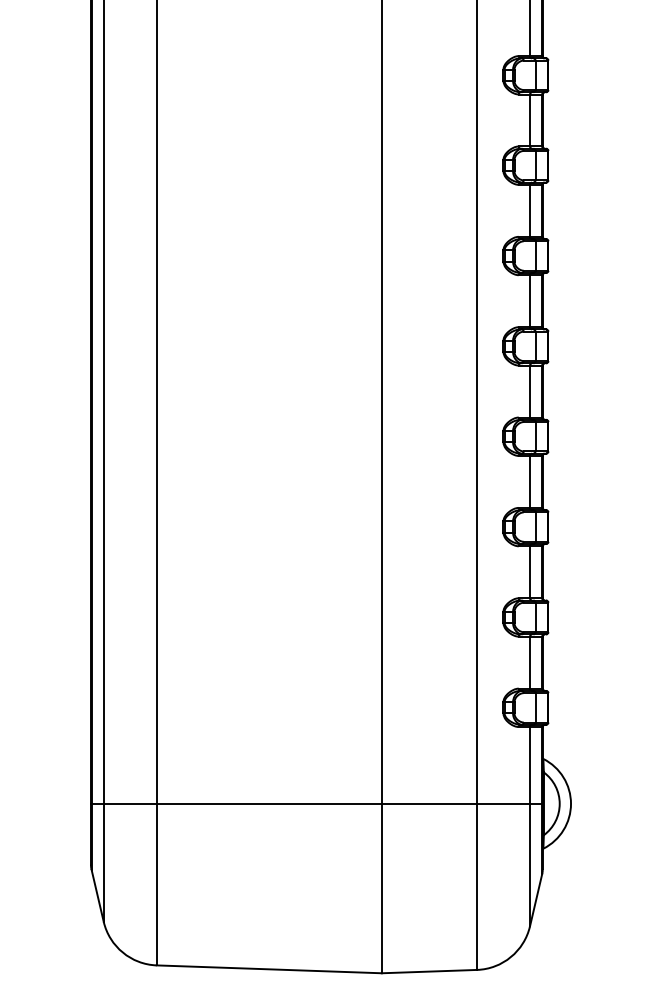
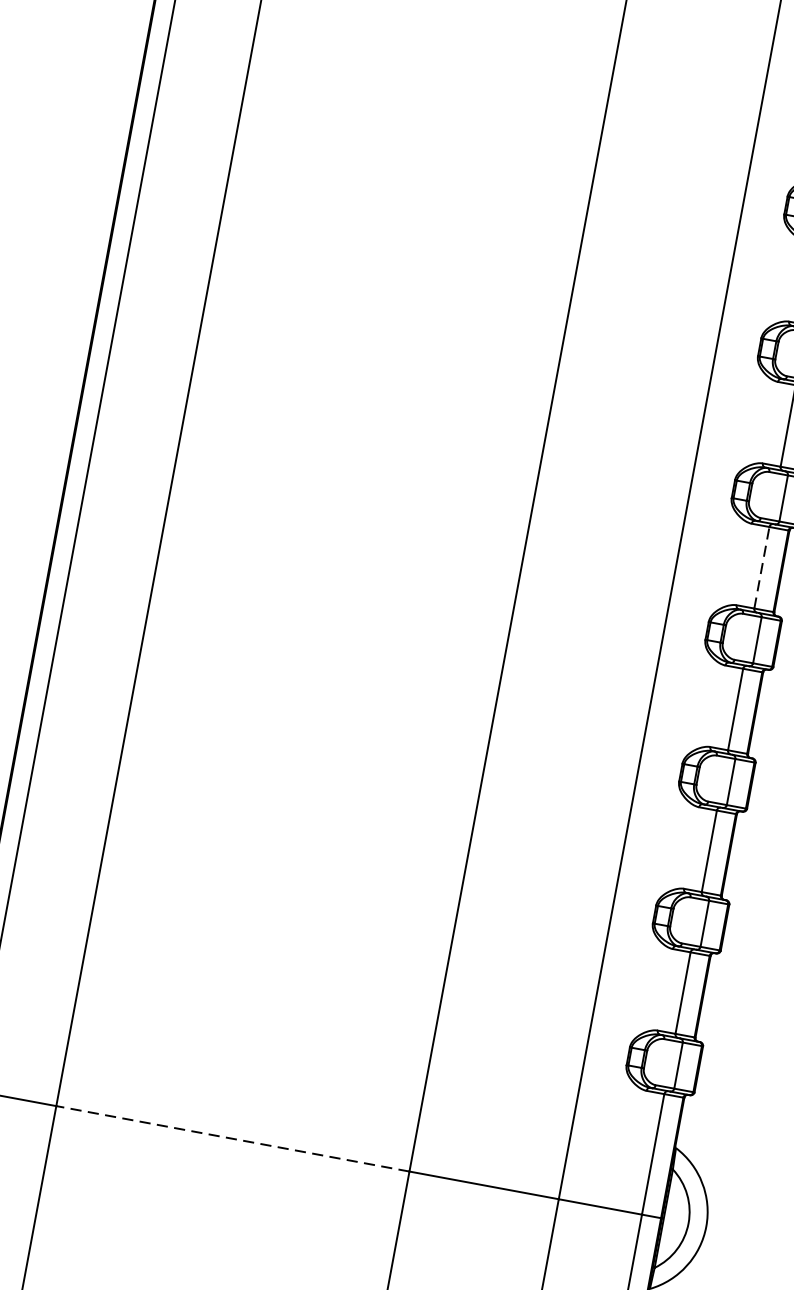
line: (530, 391) -> (762, 567), solid -> dashed
line: (269, 803) -> (233, 1138), solid -> dashed

